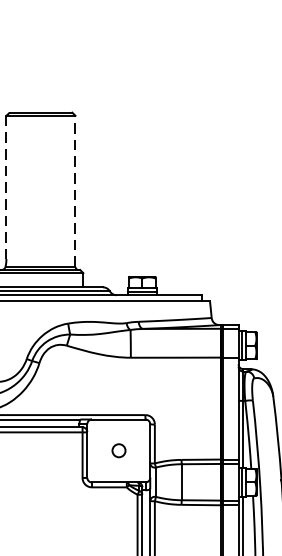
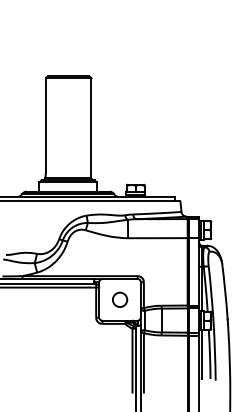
line: (5, 188) -> (45, 126), dashed -> solid
line: (75, 191) -> (91, 128), dashed -> solid
circle: (119, 450) -> (120, 299), size x1.67

